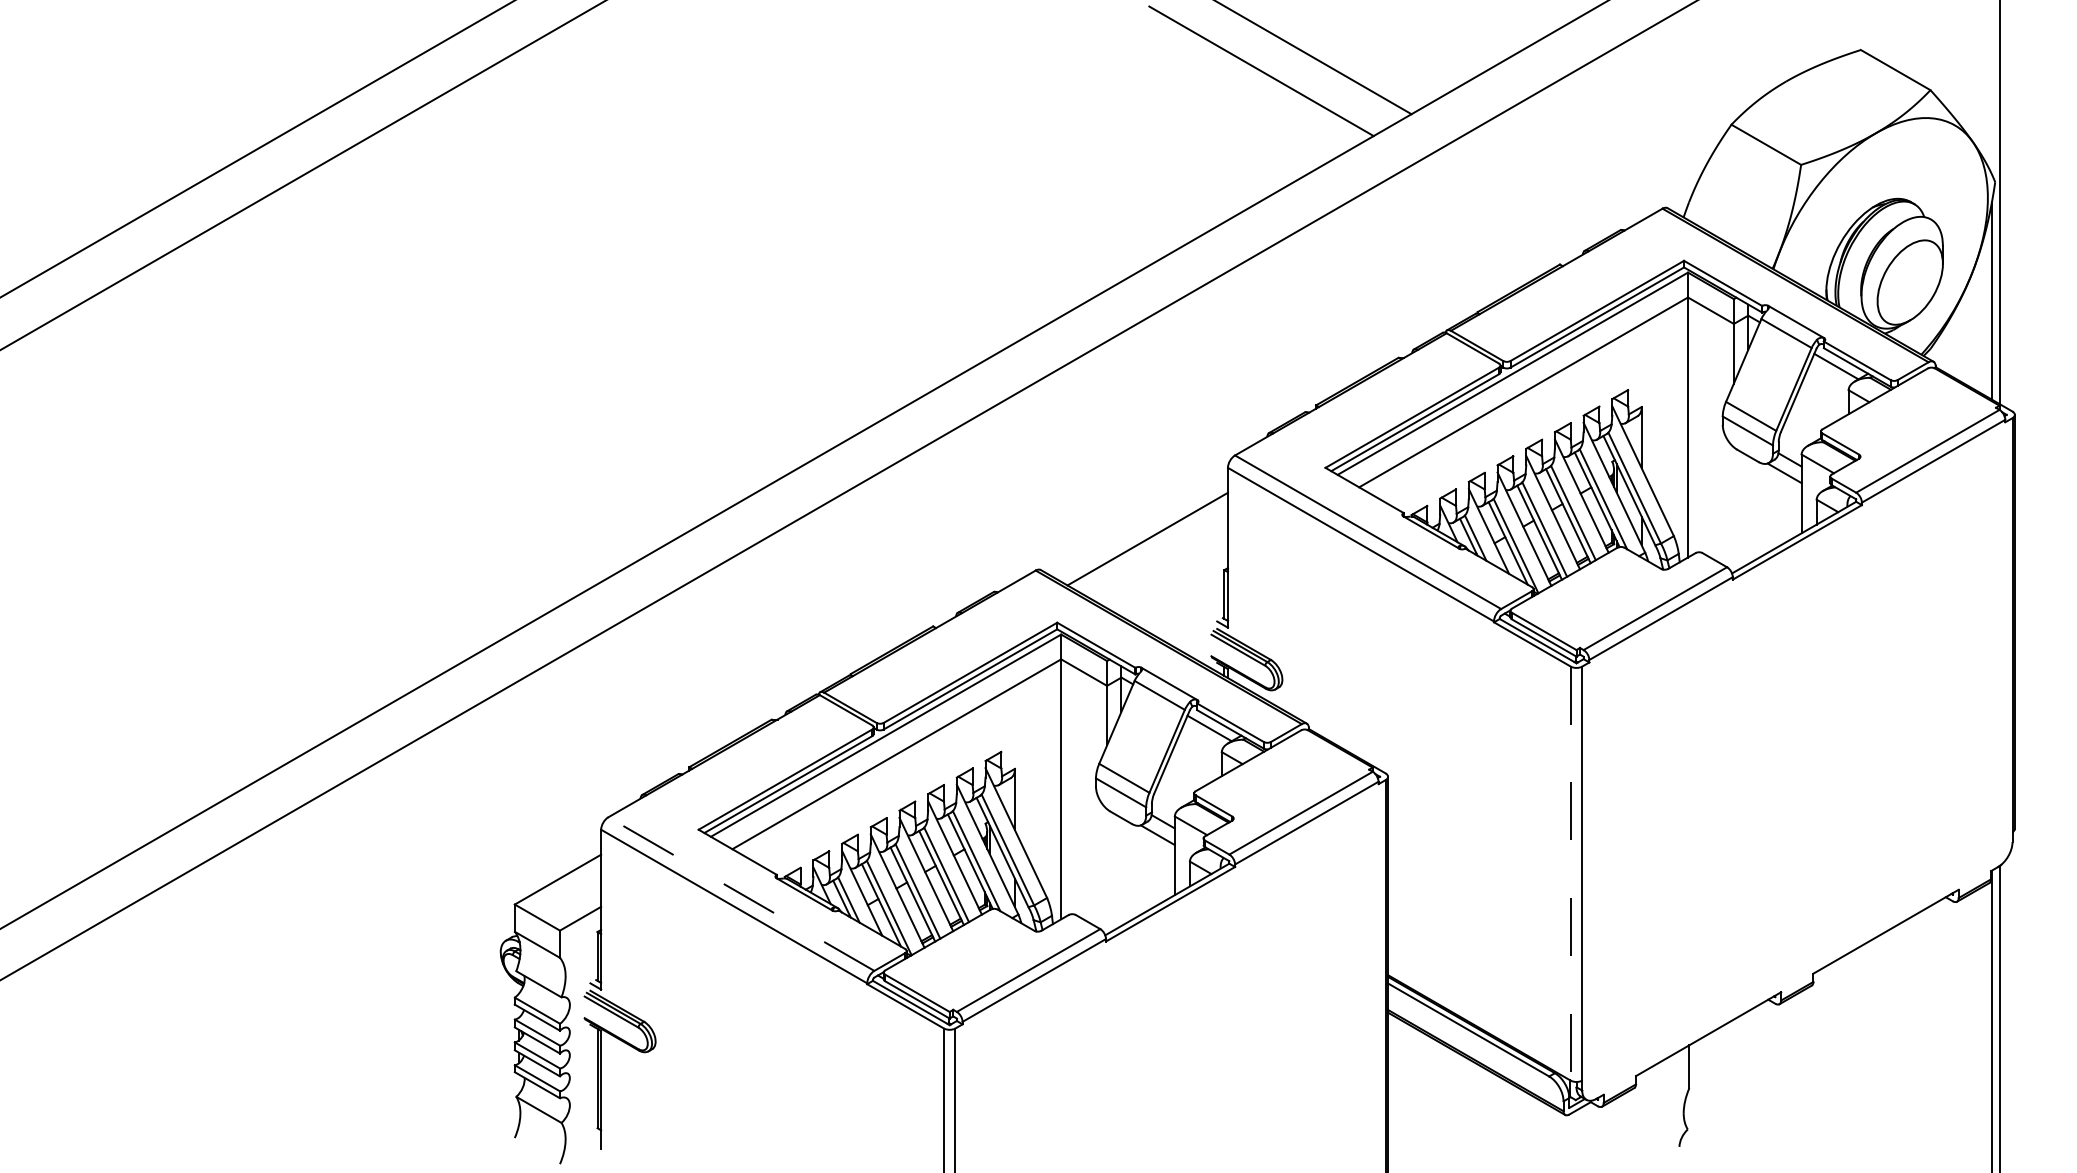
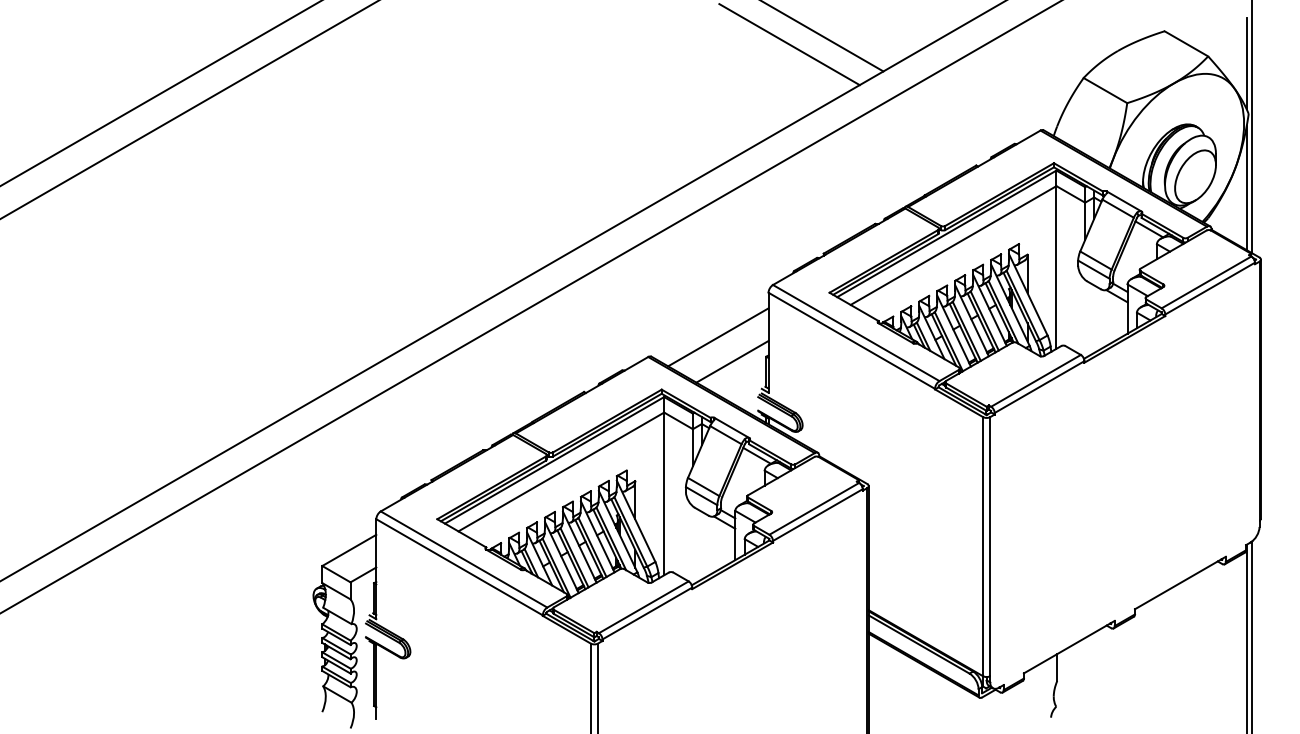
line: (1991, 101) -> (1246, 63), added
line: (1170, 577) -> (732, 361), added
line: (1571, 873) -> (983, 546), dashed -> solid
line: (740, 894) -> (463, 559), dashed -> solid

